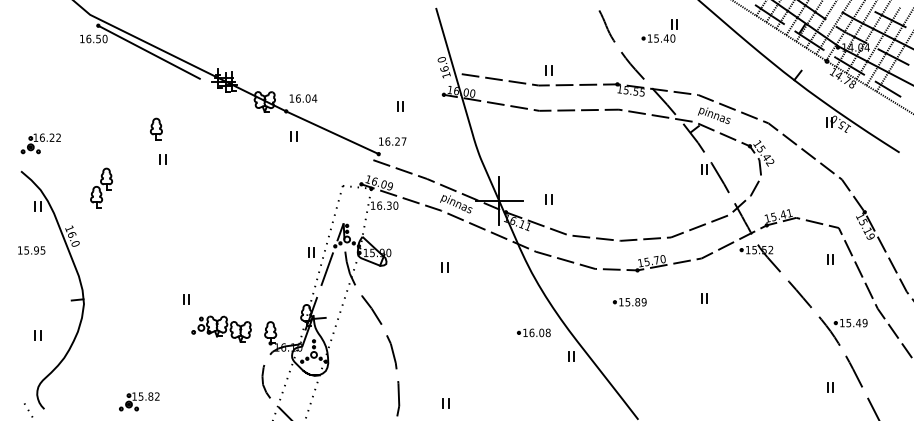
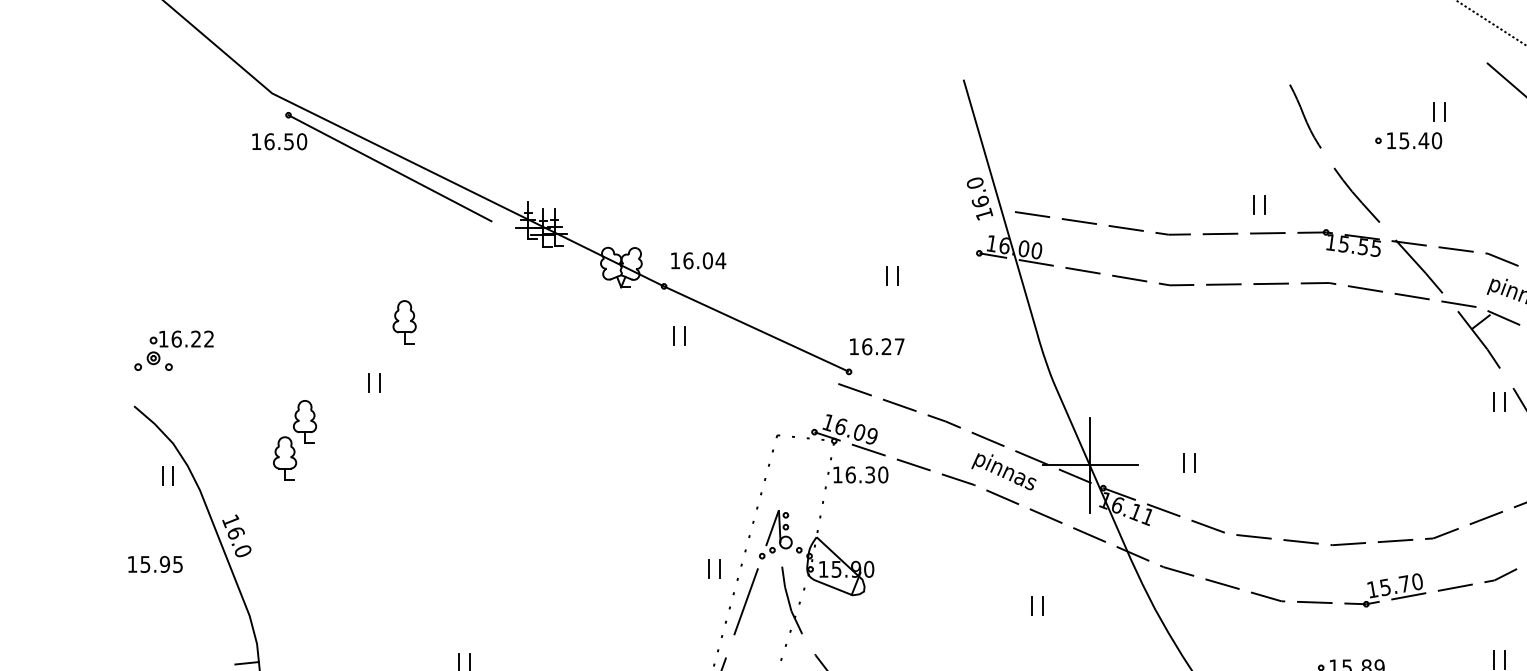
part: (548, 70) -> (1258, 204), moved
part: (162, 159) -> (372, 382), moved
part: (444, 267) -> (1036, 606), moved

